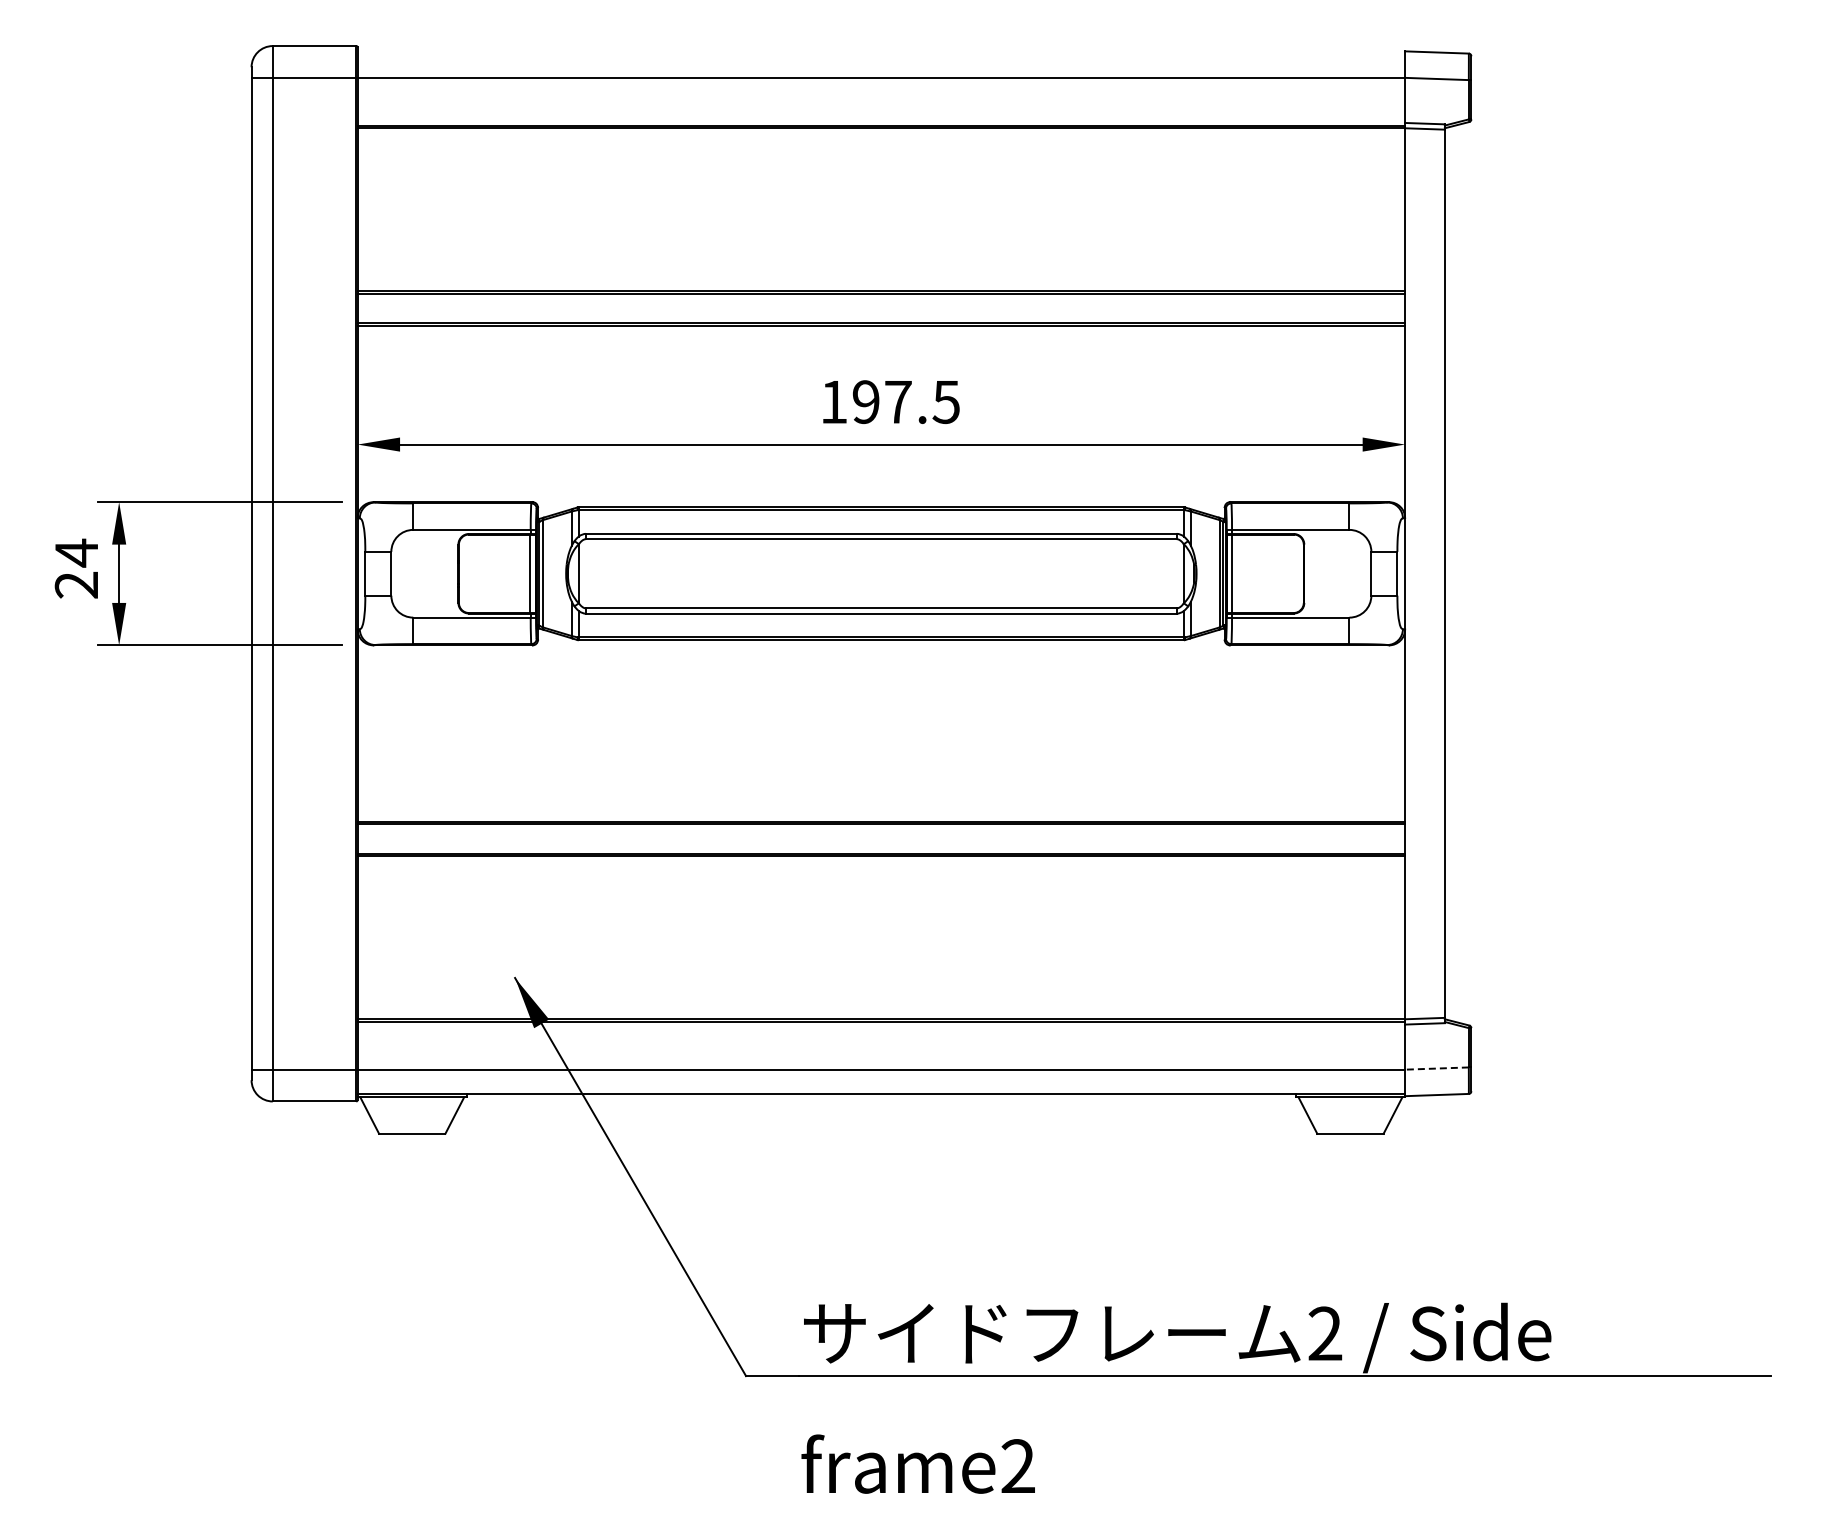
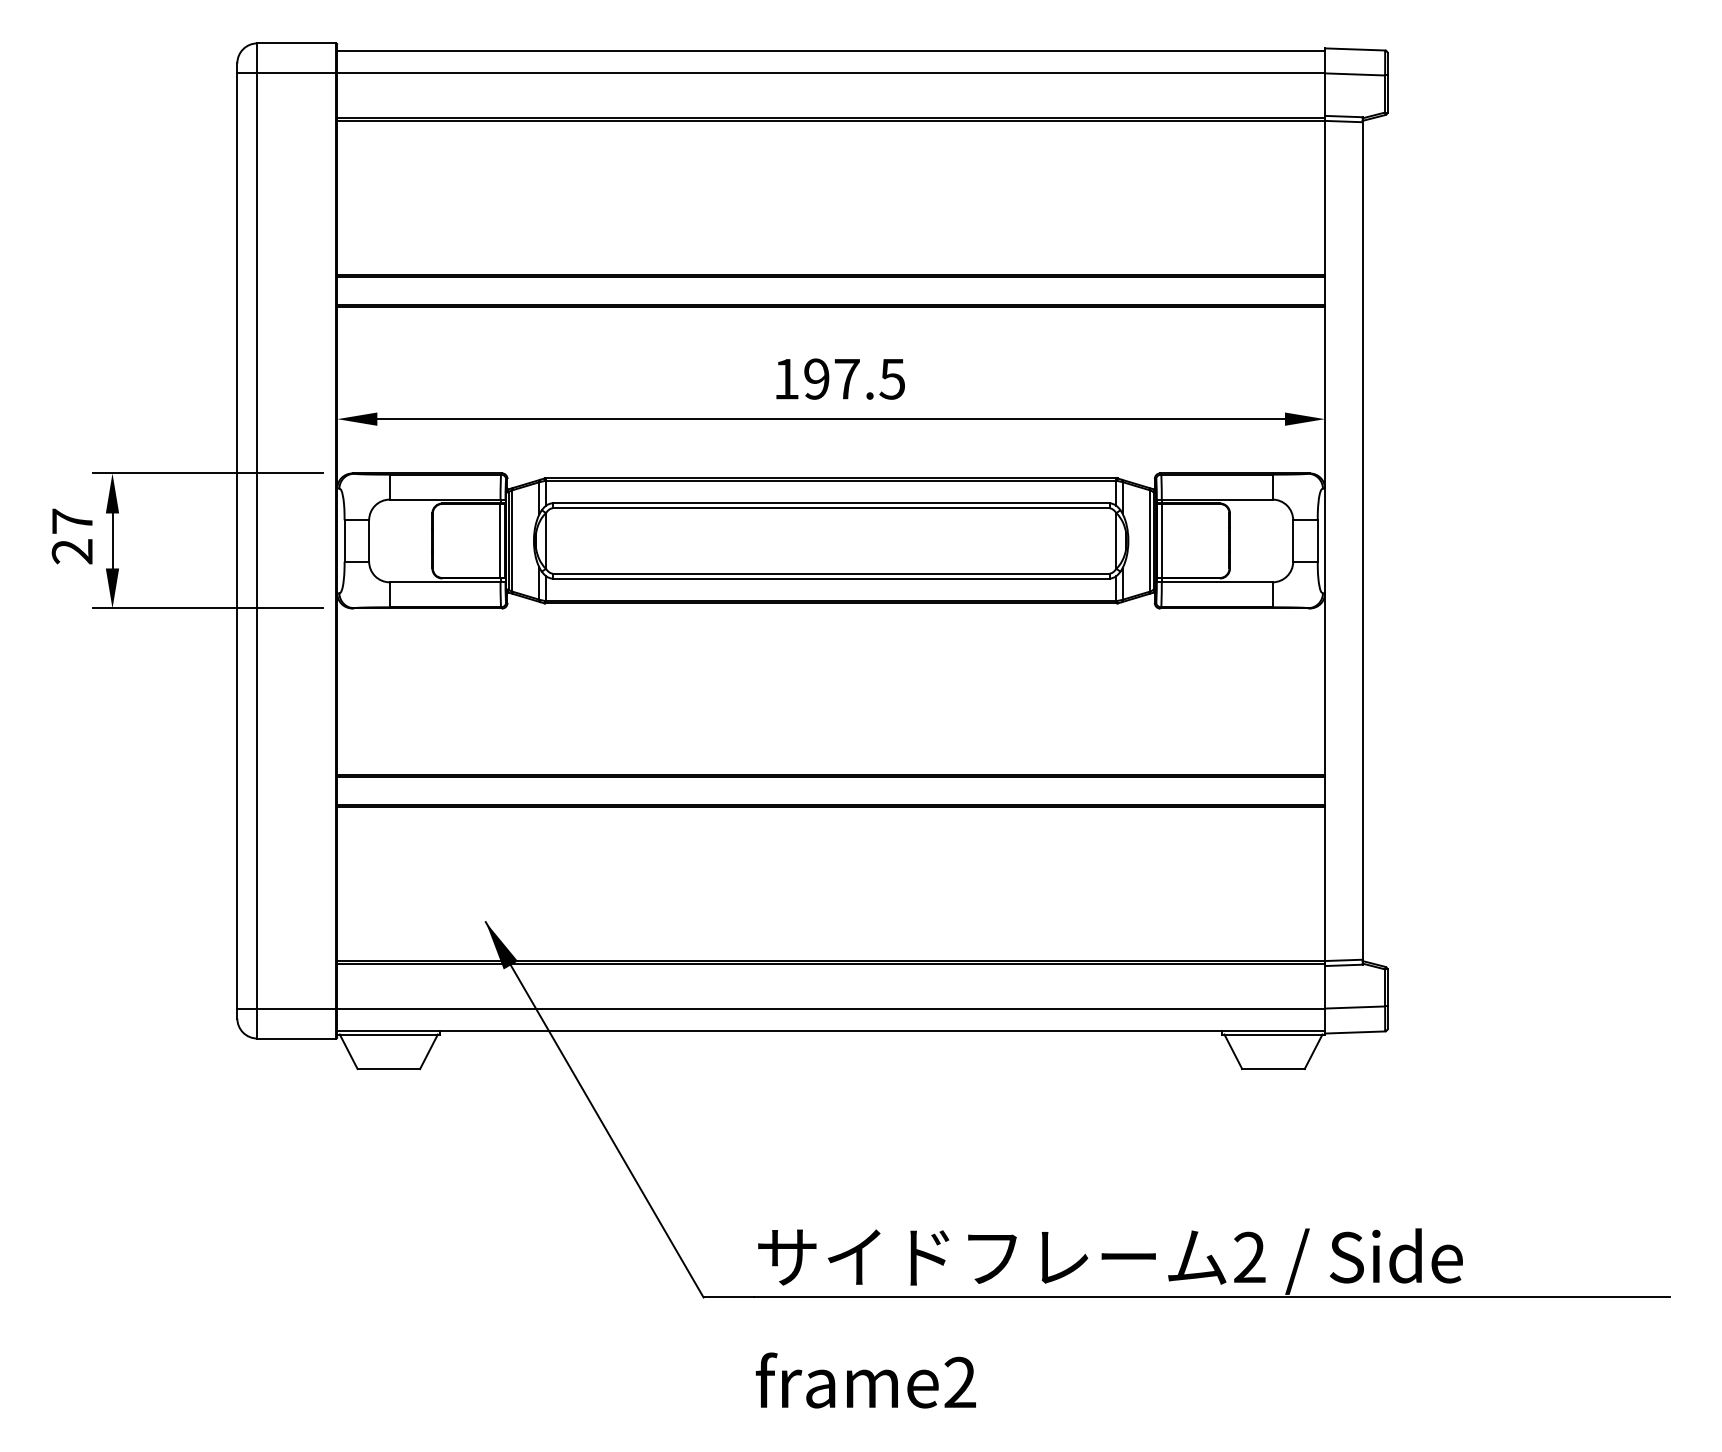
line: (881, 54) -> (831, 51), added
text: (76, 552) -> (72, 520), 24 -> 27
line: (1436, 1068) -> (1354, 1007), dashed -> solid

